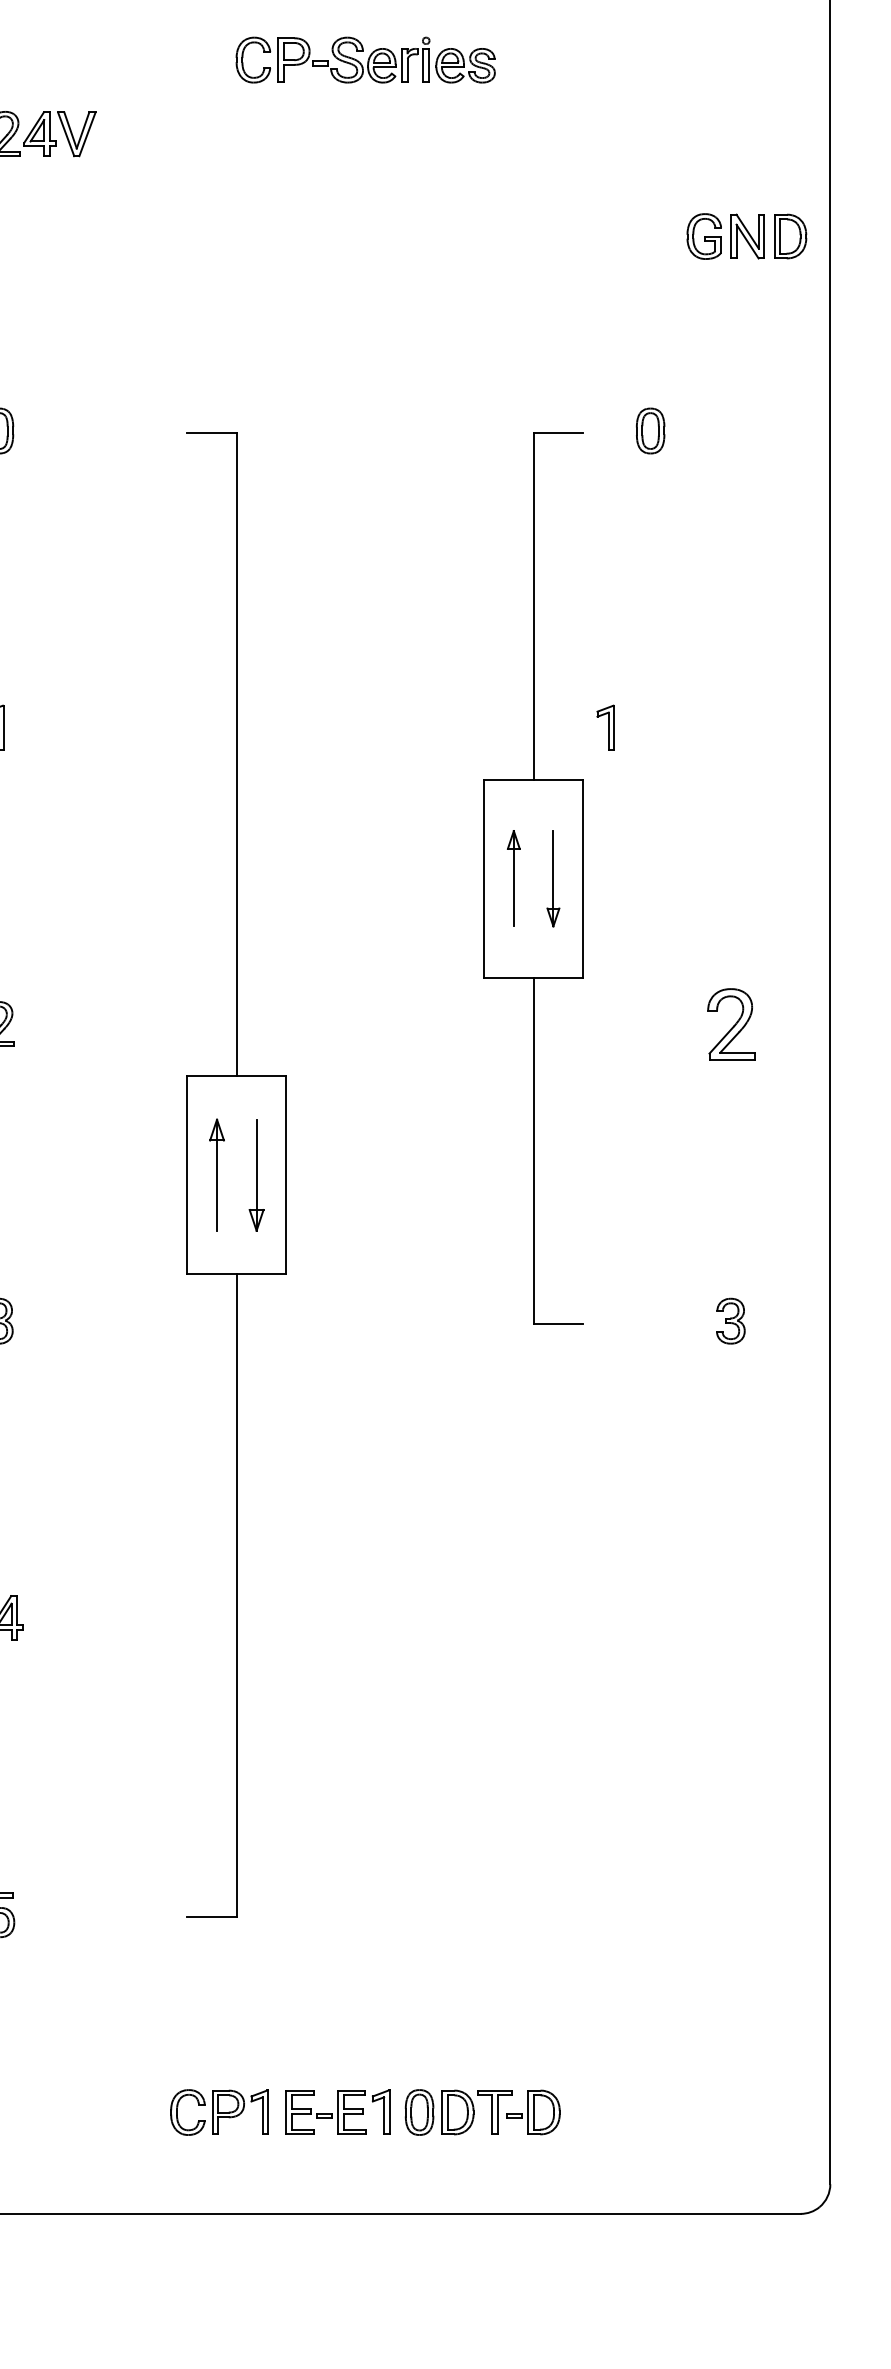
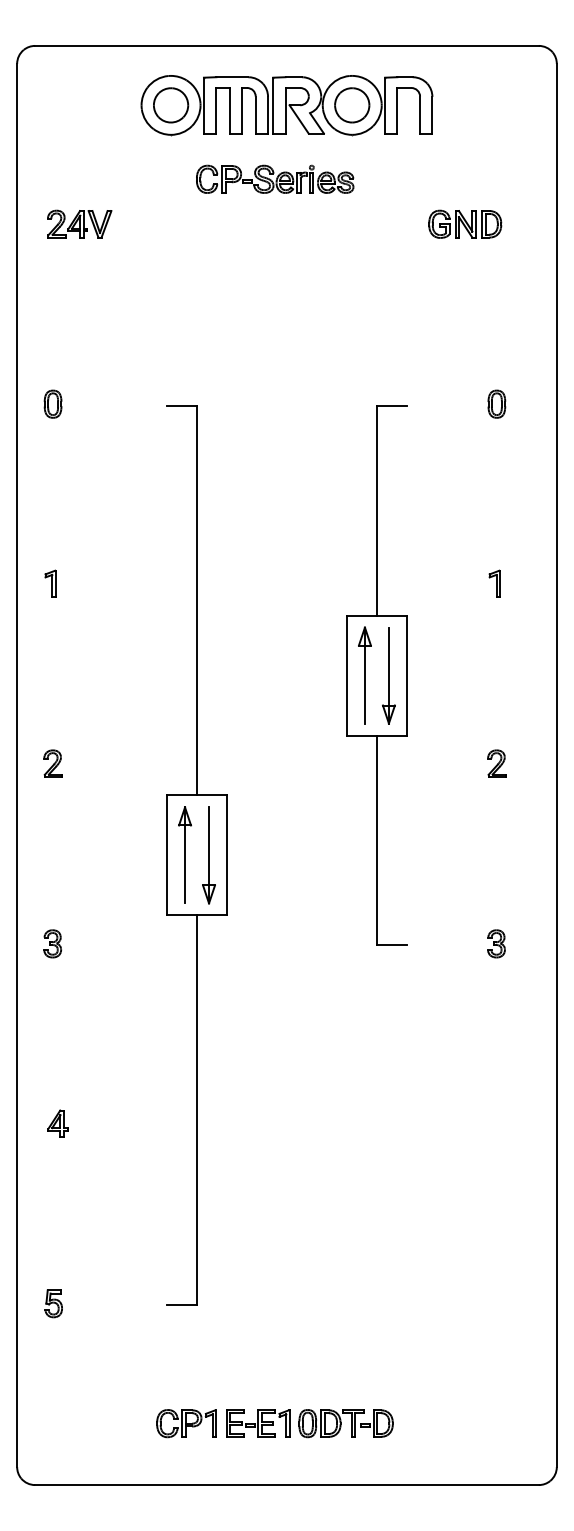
part: (747, 235) -> (465, 223), moved
part: (649, 429) -> (496, 403), moved
part: (605, 726) -> (494, 583), moved
part: (513, 878) -> (364, 675), size x1.67
part: (552, 878) -> (388, 675), size x1.67
part: (730, 1023) -> (496, 763), size x0.62
part: (216, 1173) -> (184, 854), size x1.43
part: (255, 1175) -> (208, 855), size x1.43

